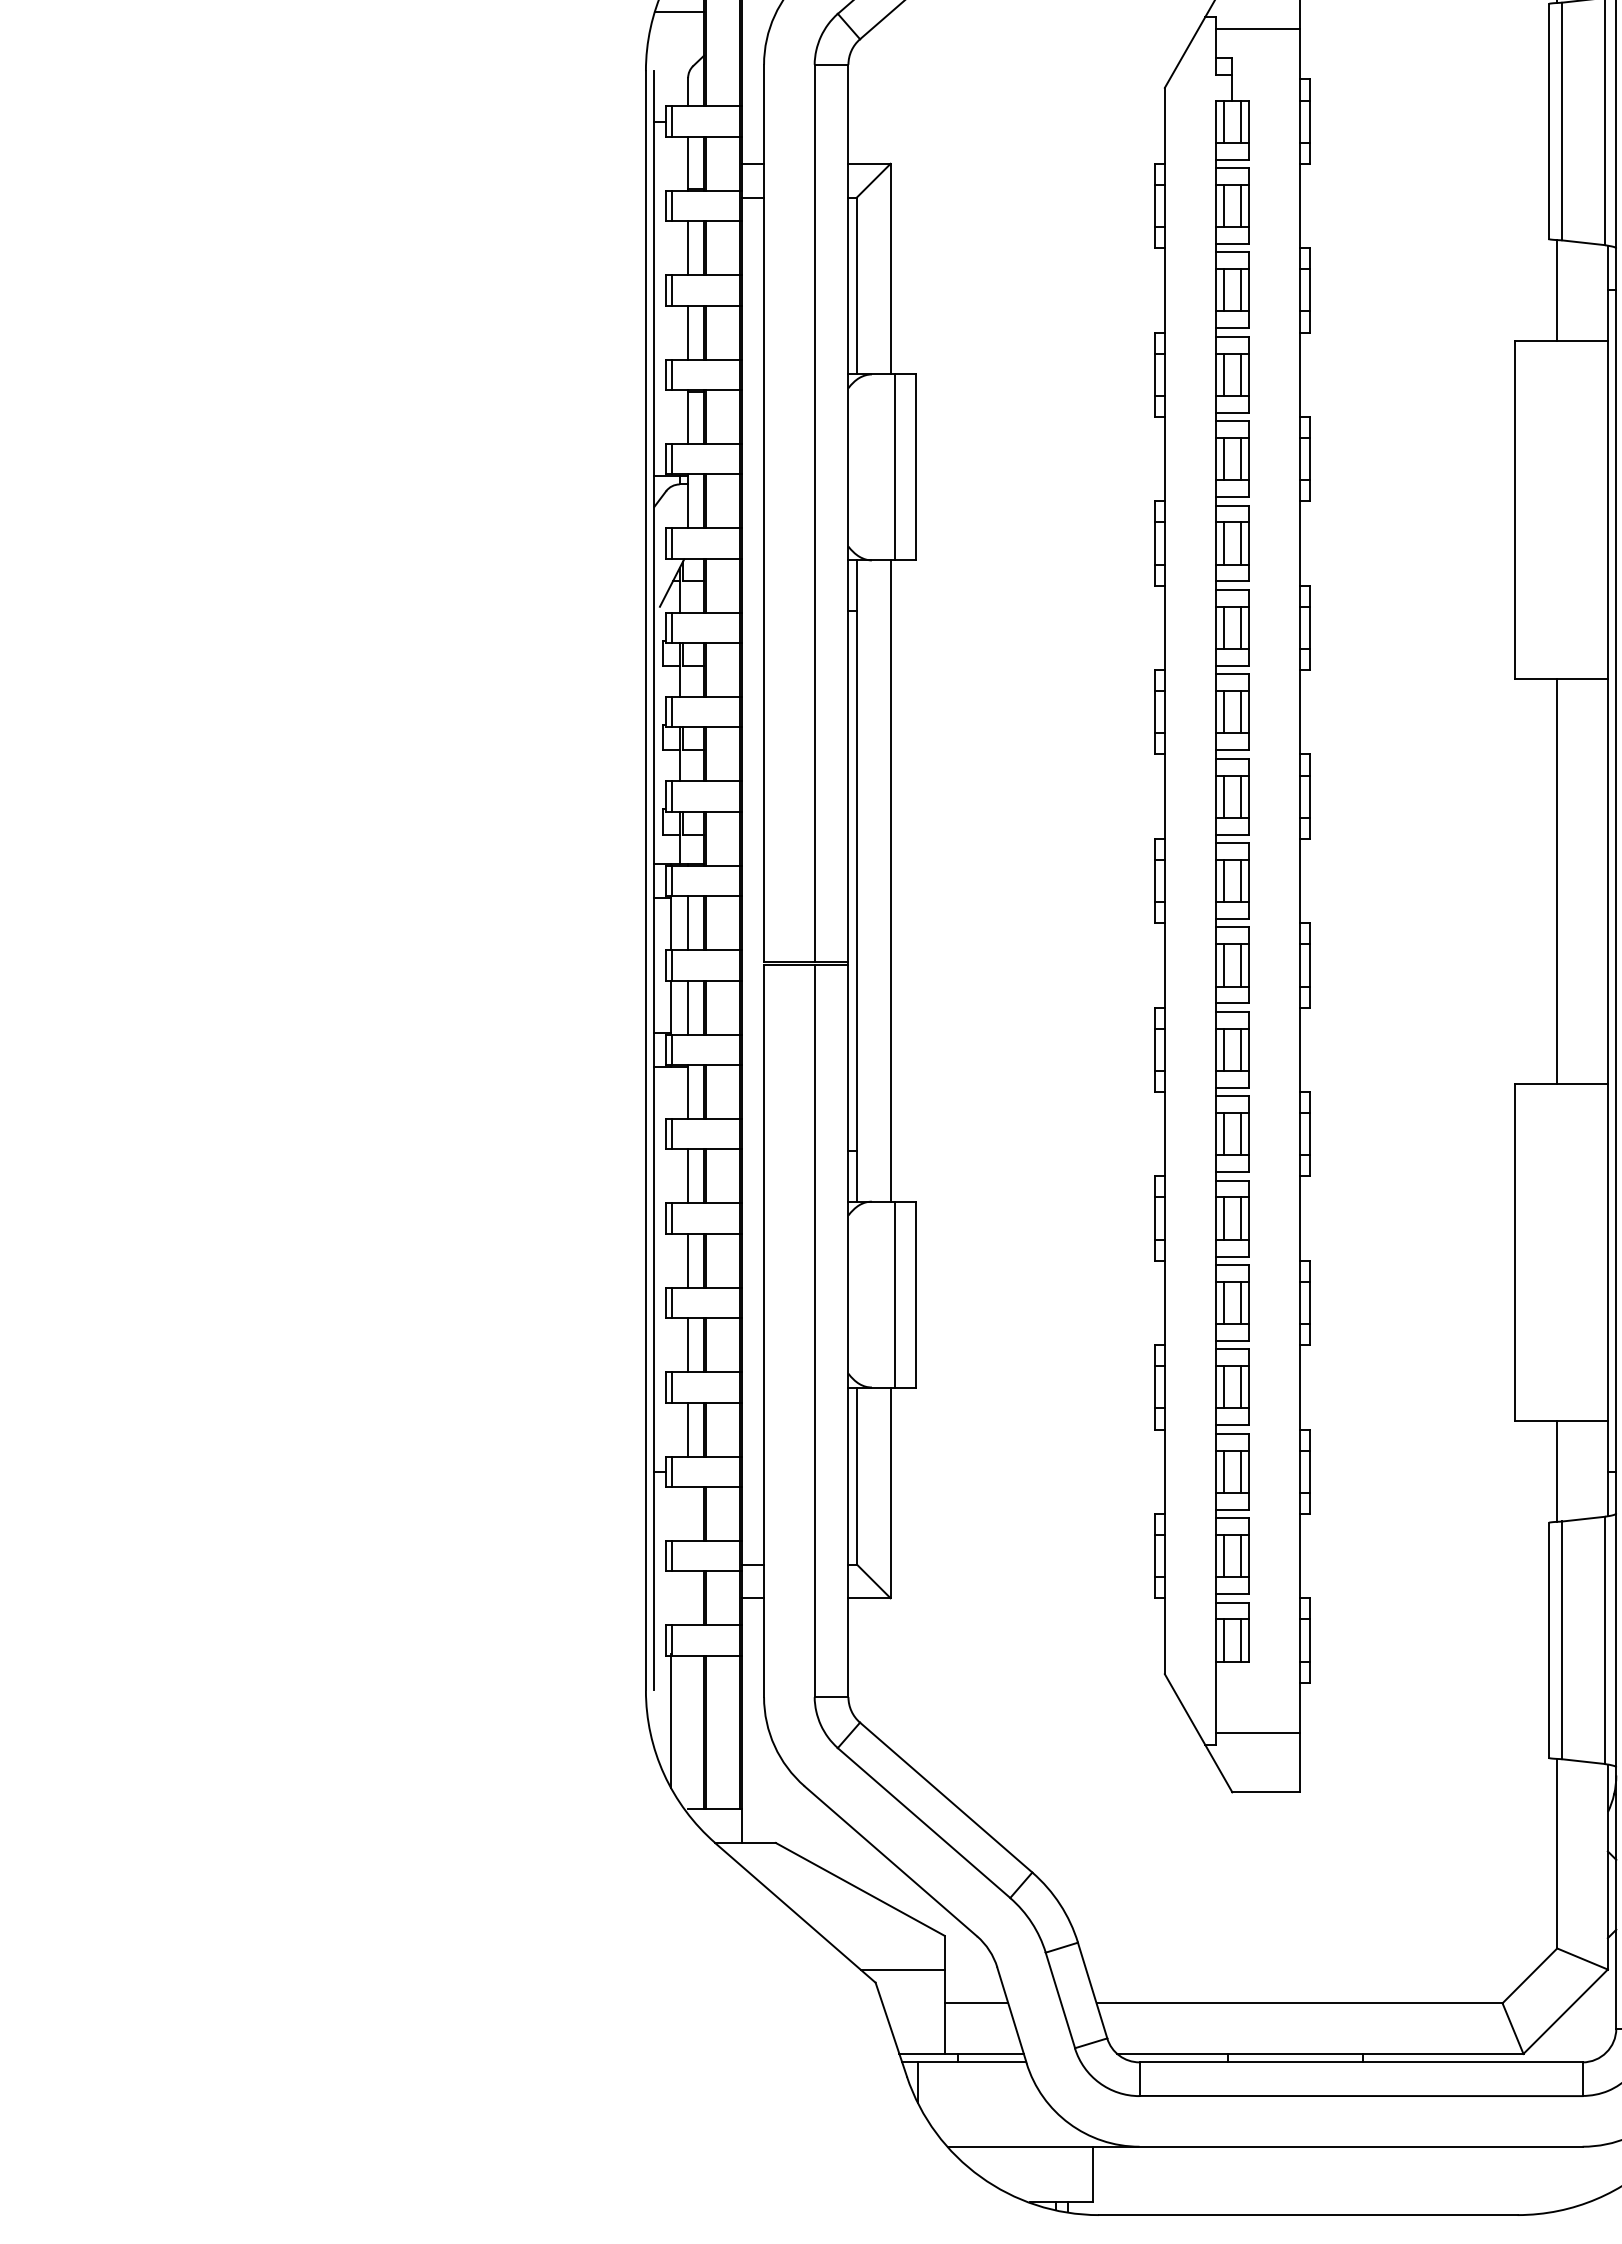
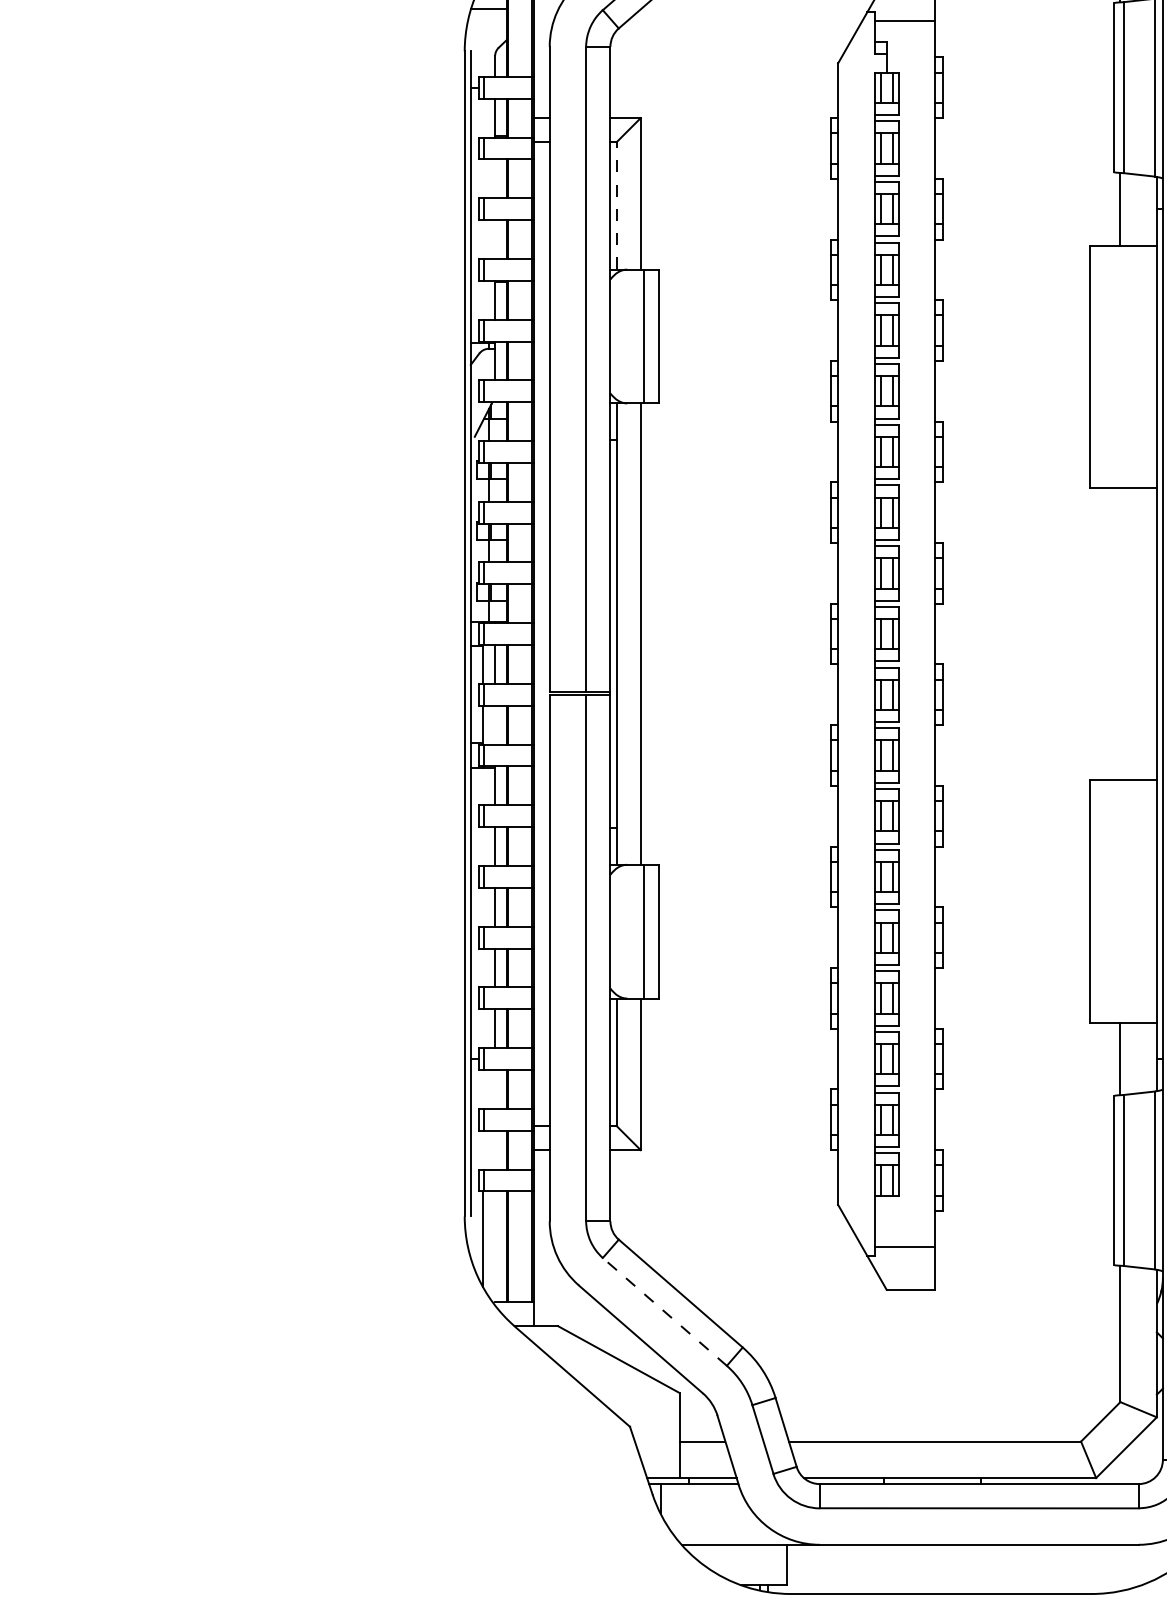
line: (688, 248) -> (495, 179), removed
line: (856, 285) -> (616, 205), solid -> dashed
line: (688, 332) -> (495, 239), removed
line: (1557, 880) -> (1120, 633), removed
line: (688, 1007) -> (495, 725), removed
line: (923, 1822) -> (664, 1311), solid -> dashed
line: (902, 1969) -> (649, 1417), removed

